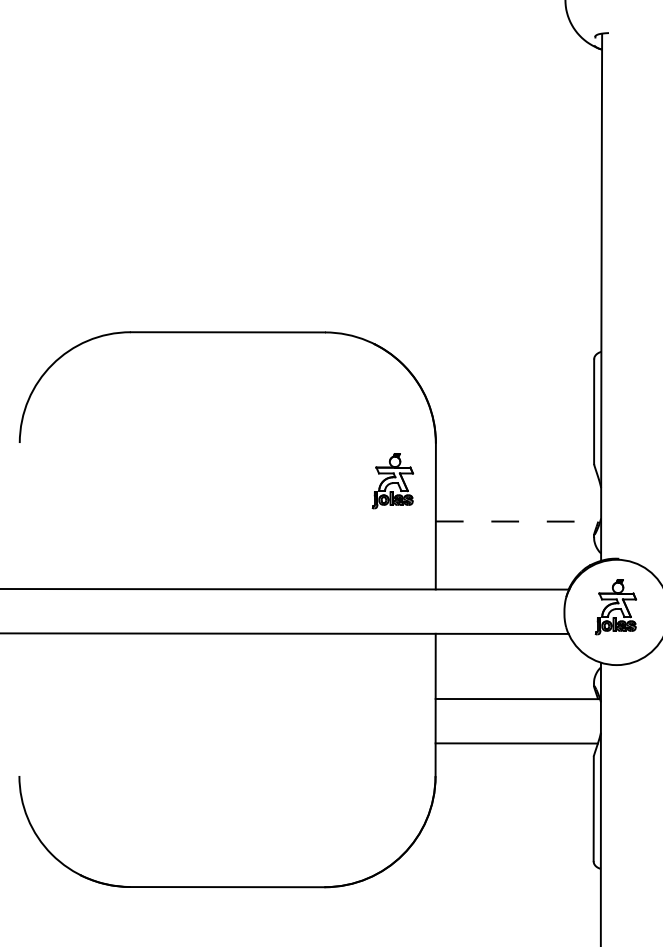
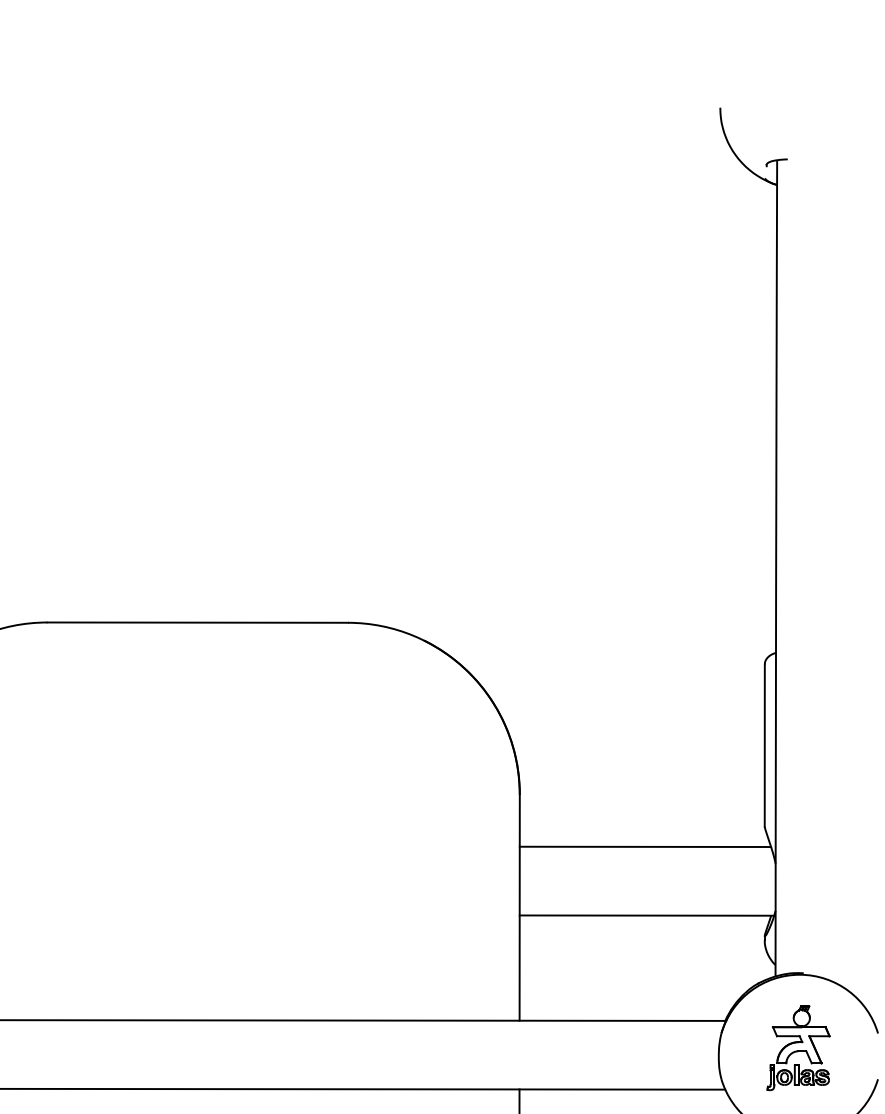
line: (516, 477) -> (644, 847), added
part: (392, 481) -> (452, 853), removed
line: (518, 521) -> (647, 915), dashed -> solid

